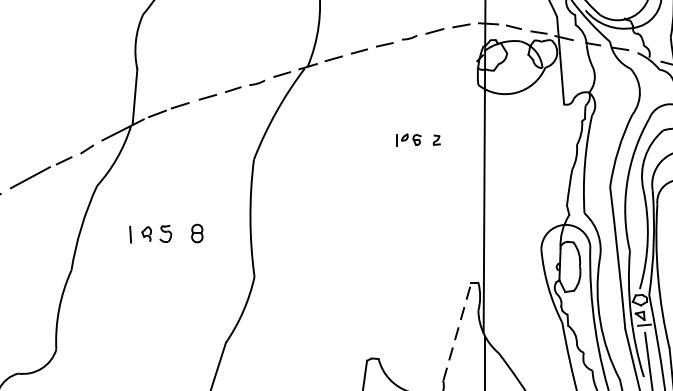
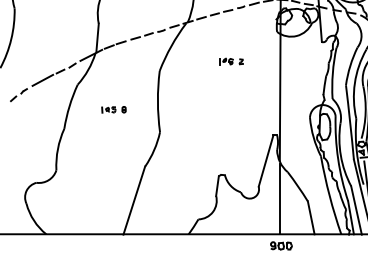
part: (417, 139) -> (231, 61), moved
part: (165, 233) -> (113, 109), size x0.62
line: (458, 330) -> (266, 160), dashed -> solid

